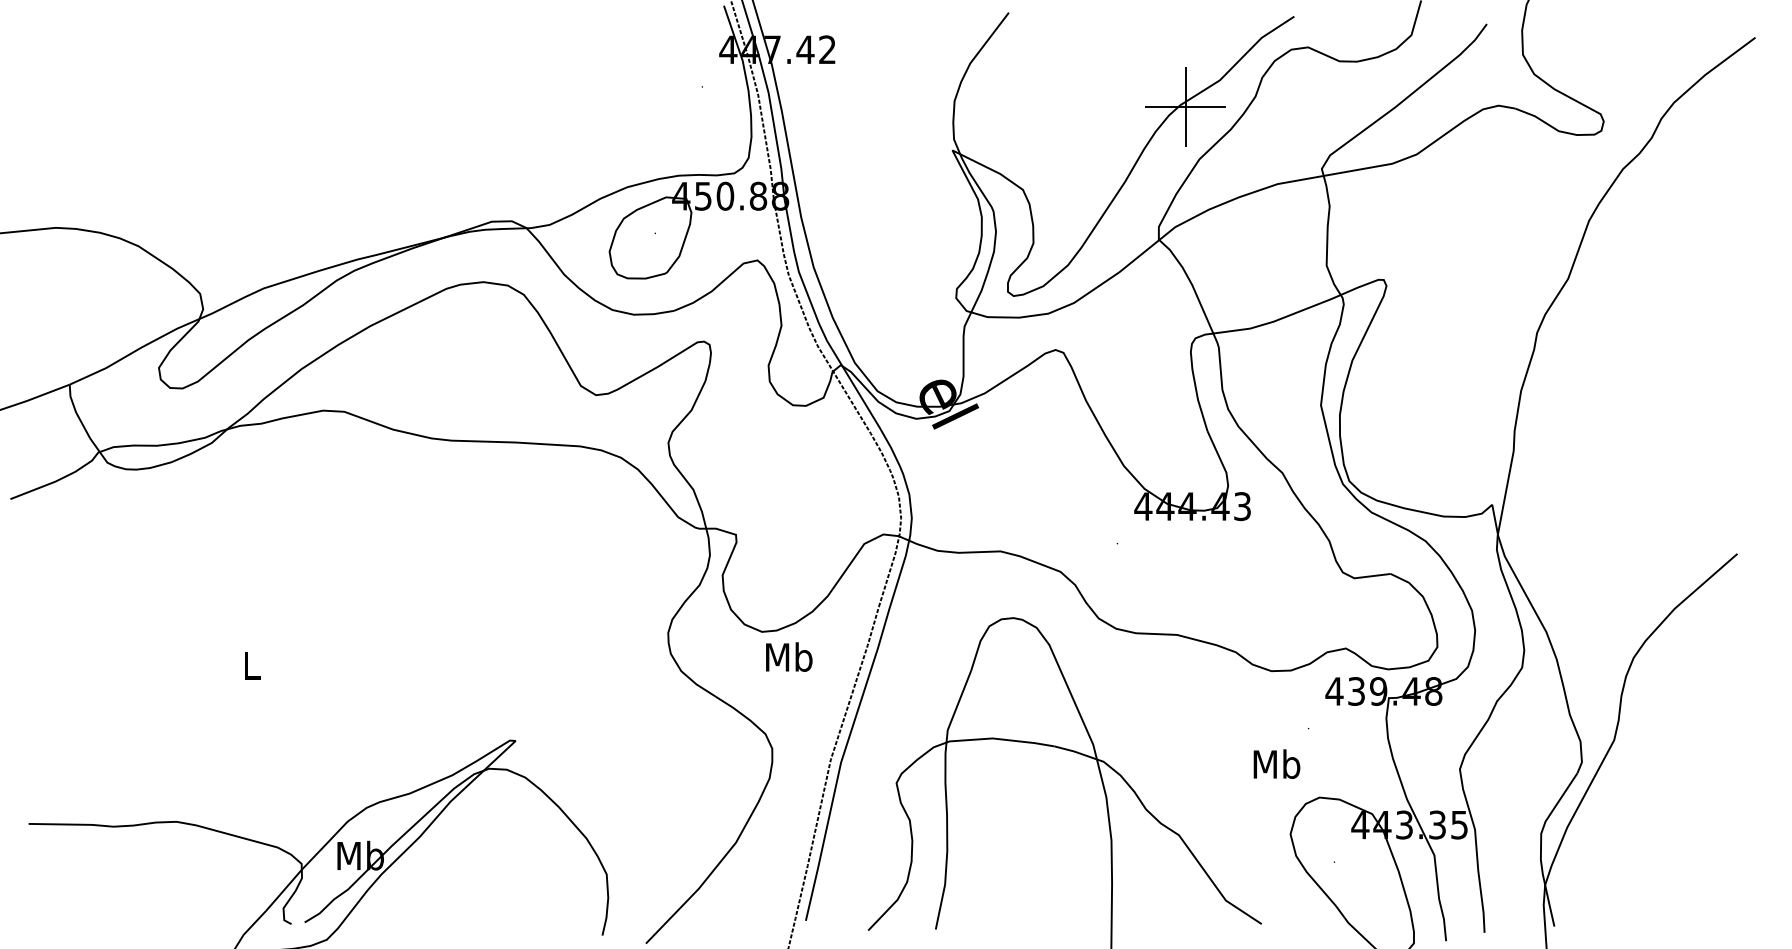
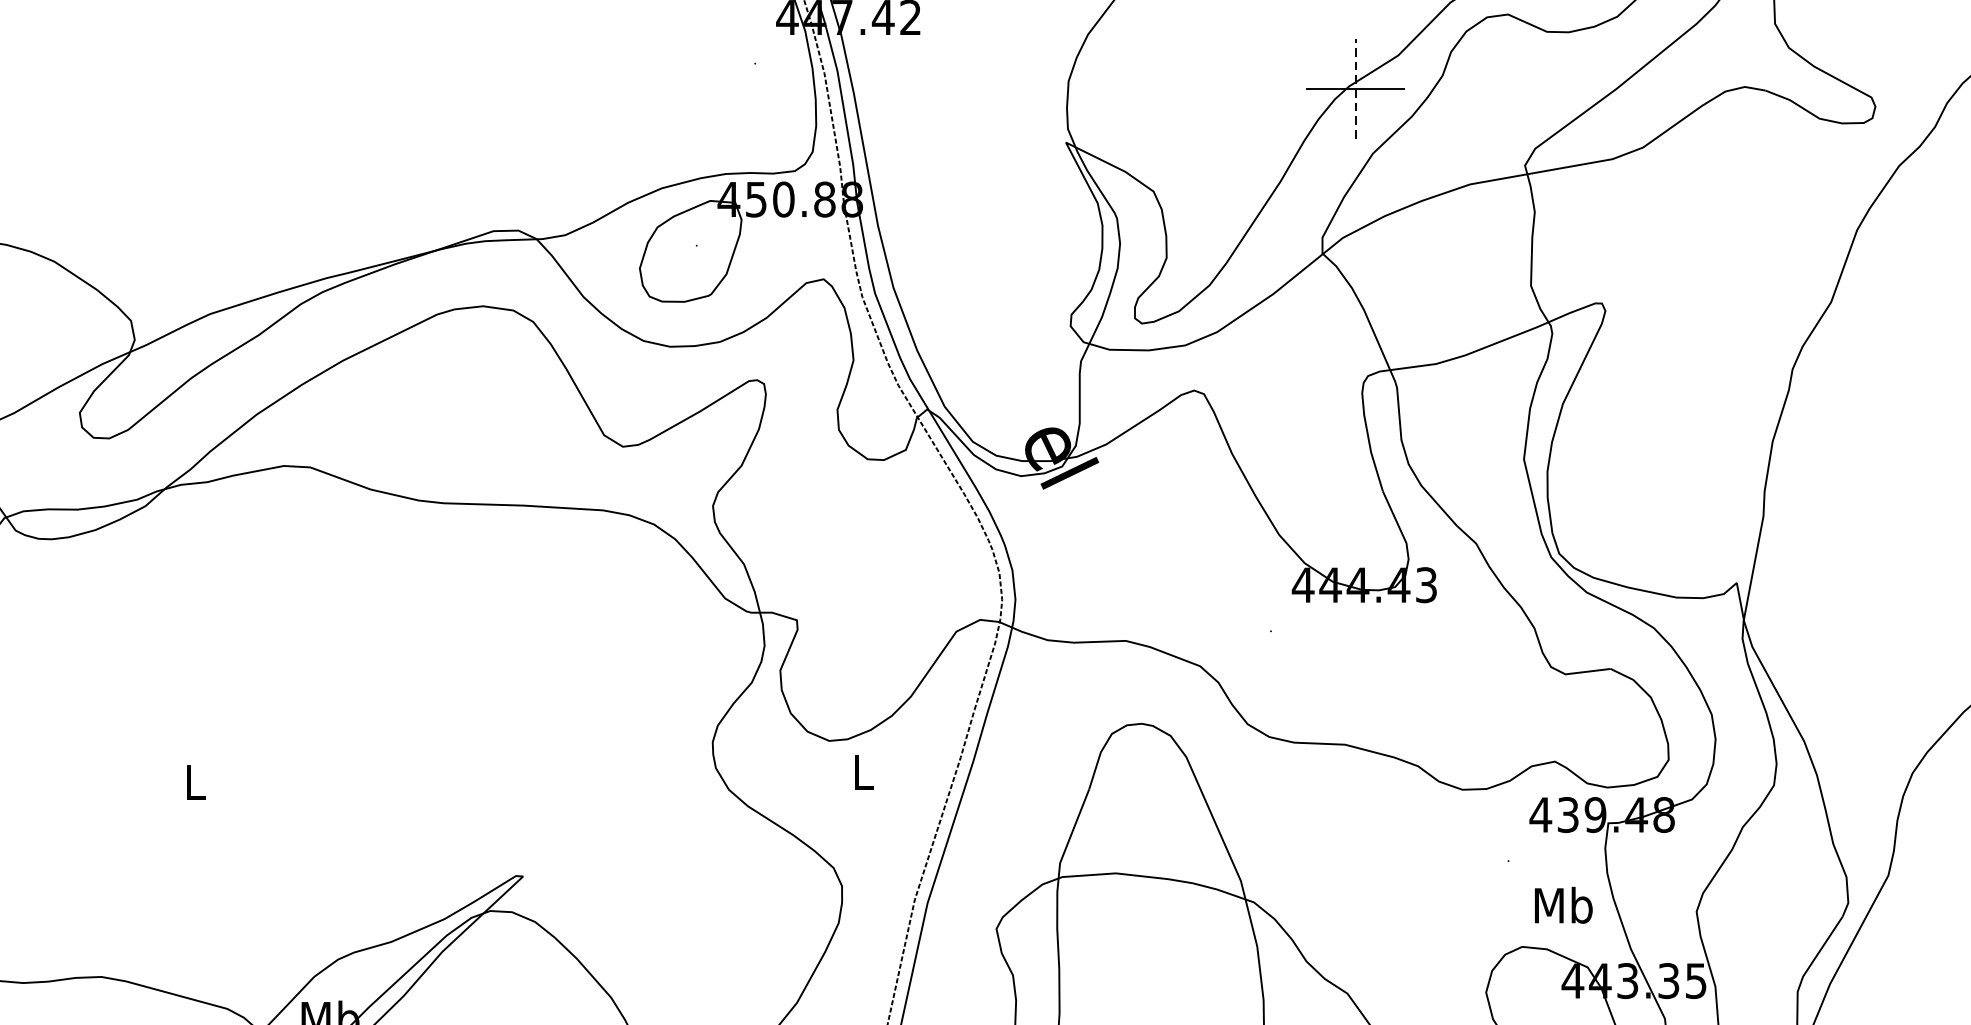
line: (1185, 106) -> (1355, 87), solid -> dashed
text: (789, 656) -> (863, 771), Mb -> L
text: (1276, 763) -> (1563, 904), moved

